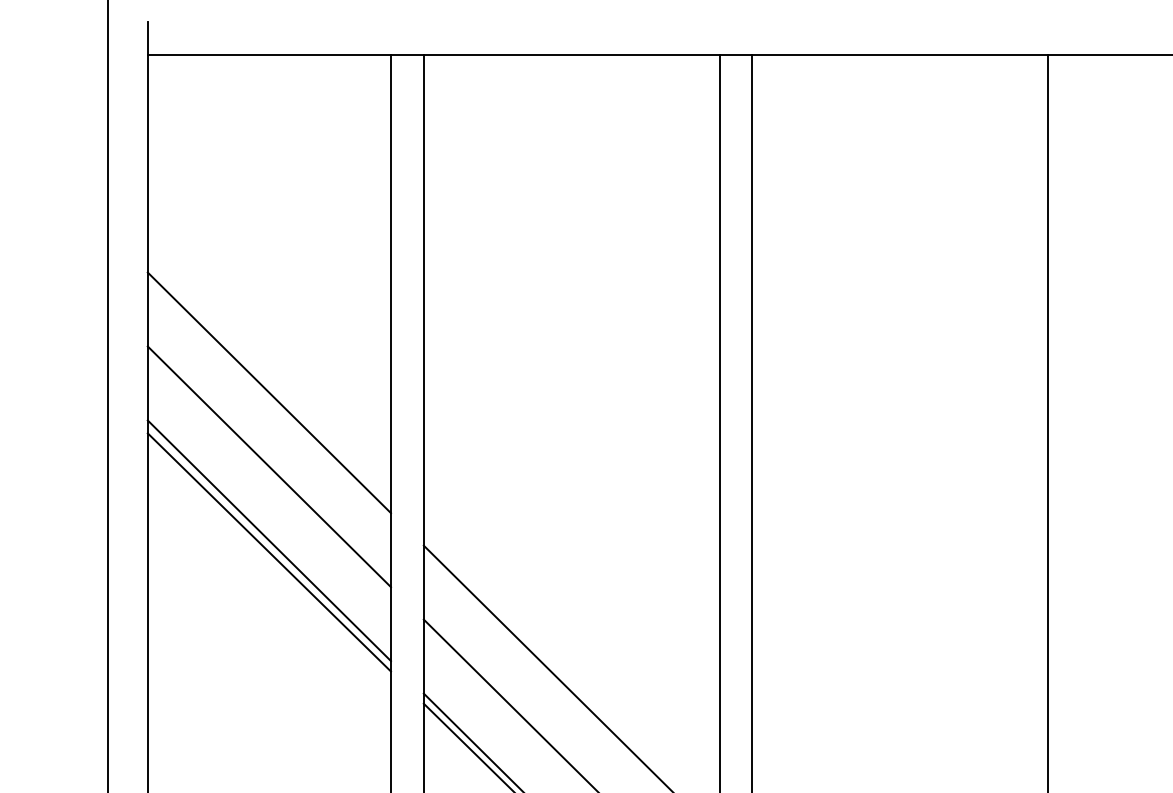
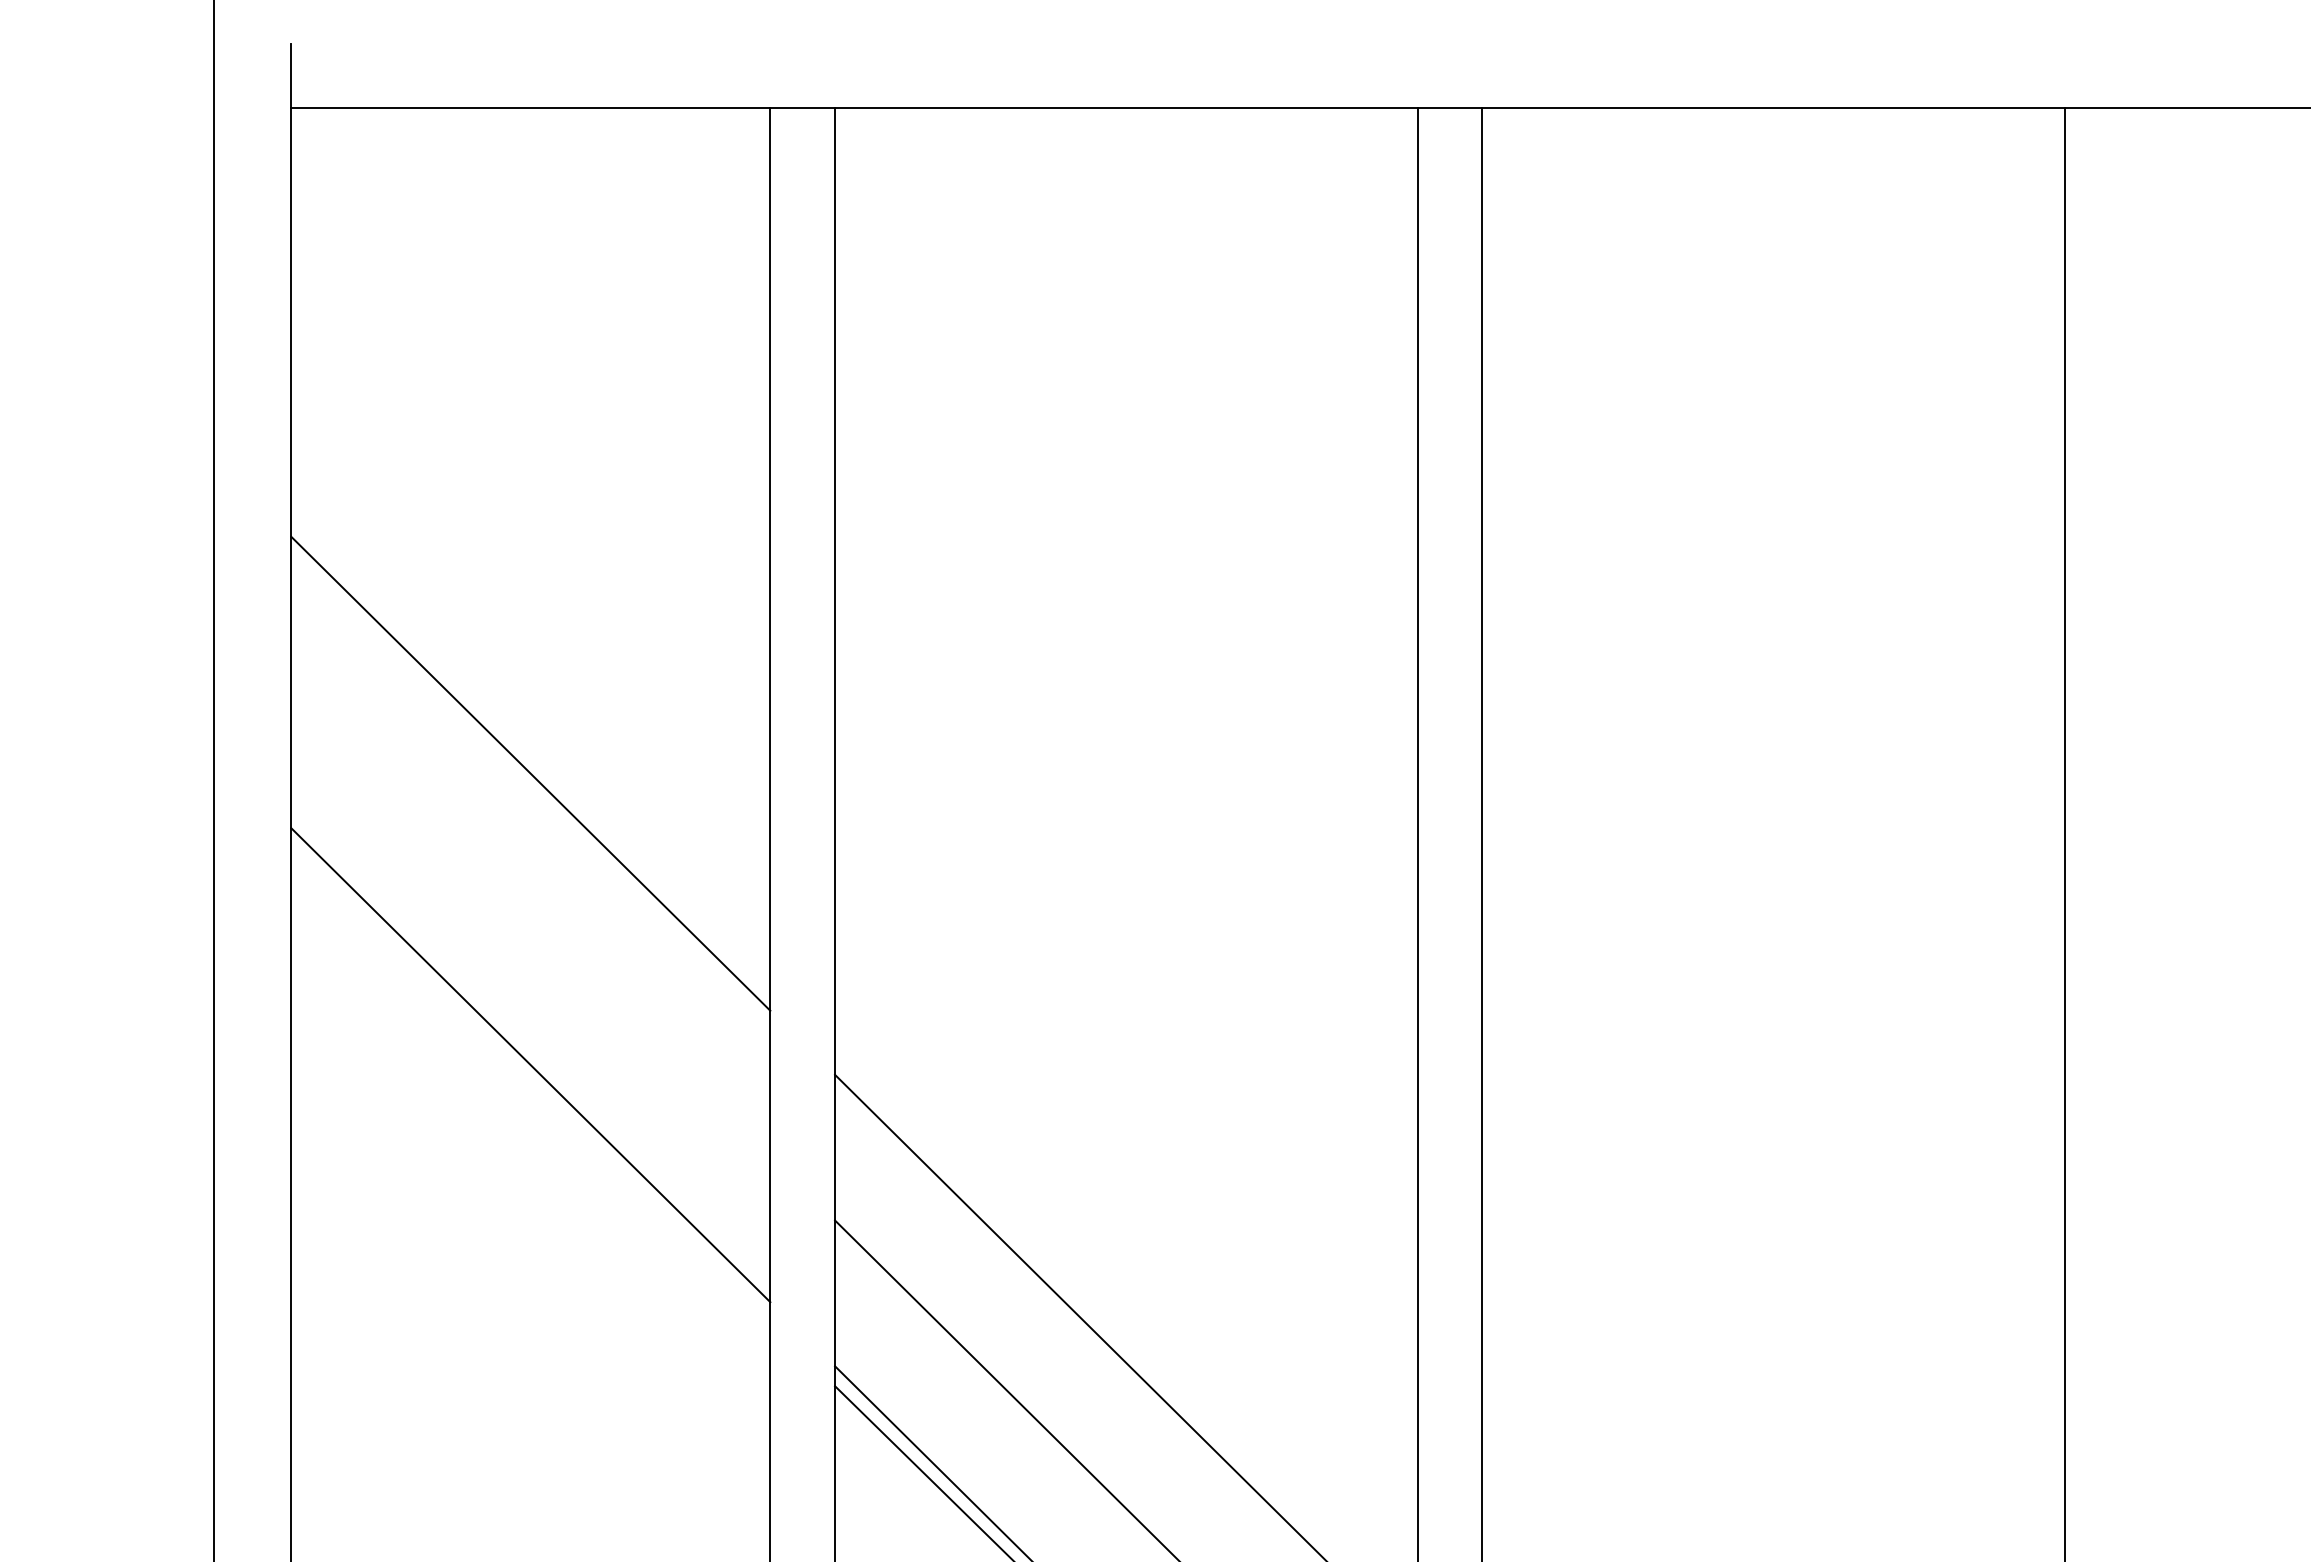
line: (268, 466) -> (529, 918), removed
line: (268, 552) -> (529, 1088), removed

